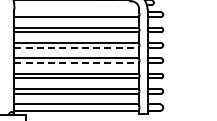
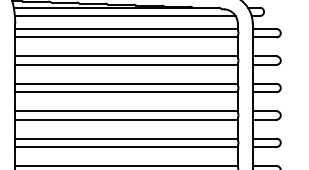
line: (75, 5) -> (124, 16), added
line: (76, 12) -> (125, 29), added
line: (77, 47) -> (127, 91), dashed -> solid
line: (77, 63) -> (127, 120), dashed -> solid

